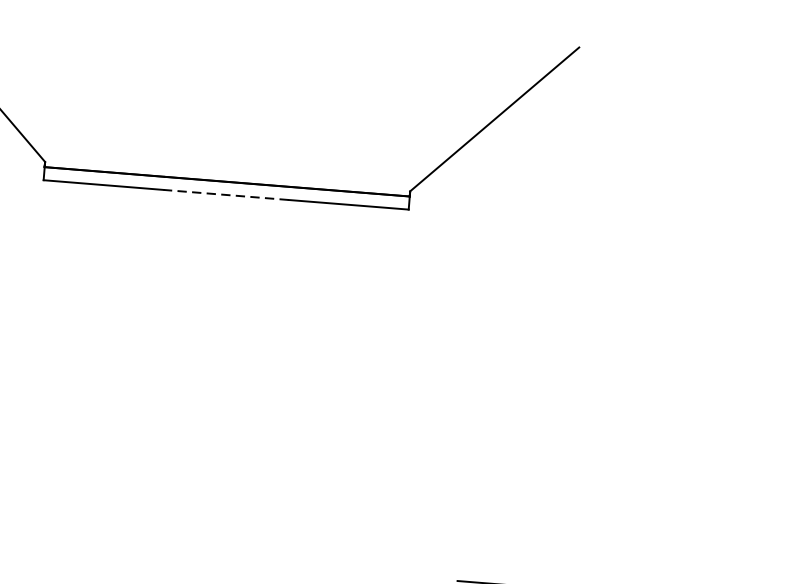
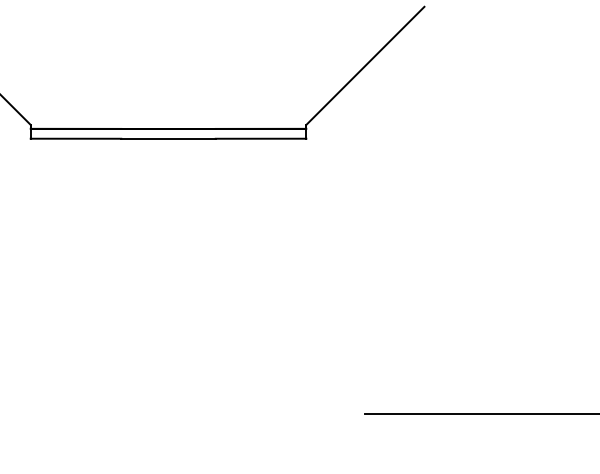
line: (226, 194) -> (168, 138), dashed -> solid

